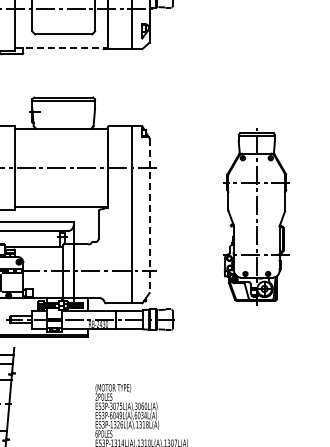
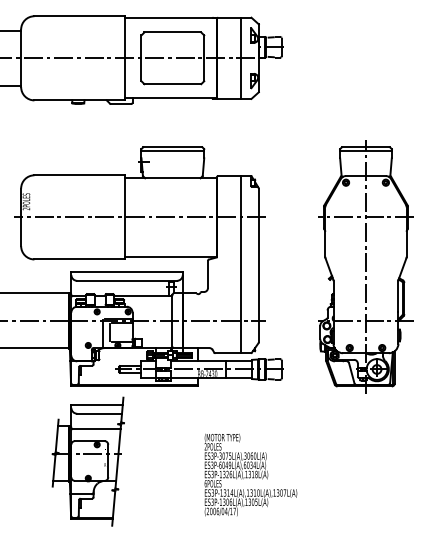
line: (62, 48) -> (171, 98), dashed -> solid
line: (149, 215) -> (258, 265), dashed -> solid
part: (256, 216) -> (365, 266), size x1.43

